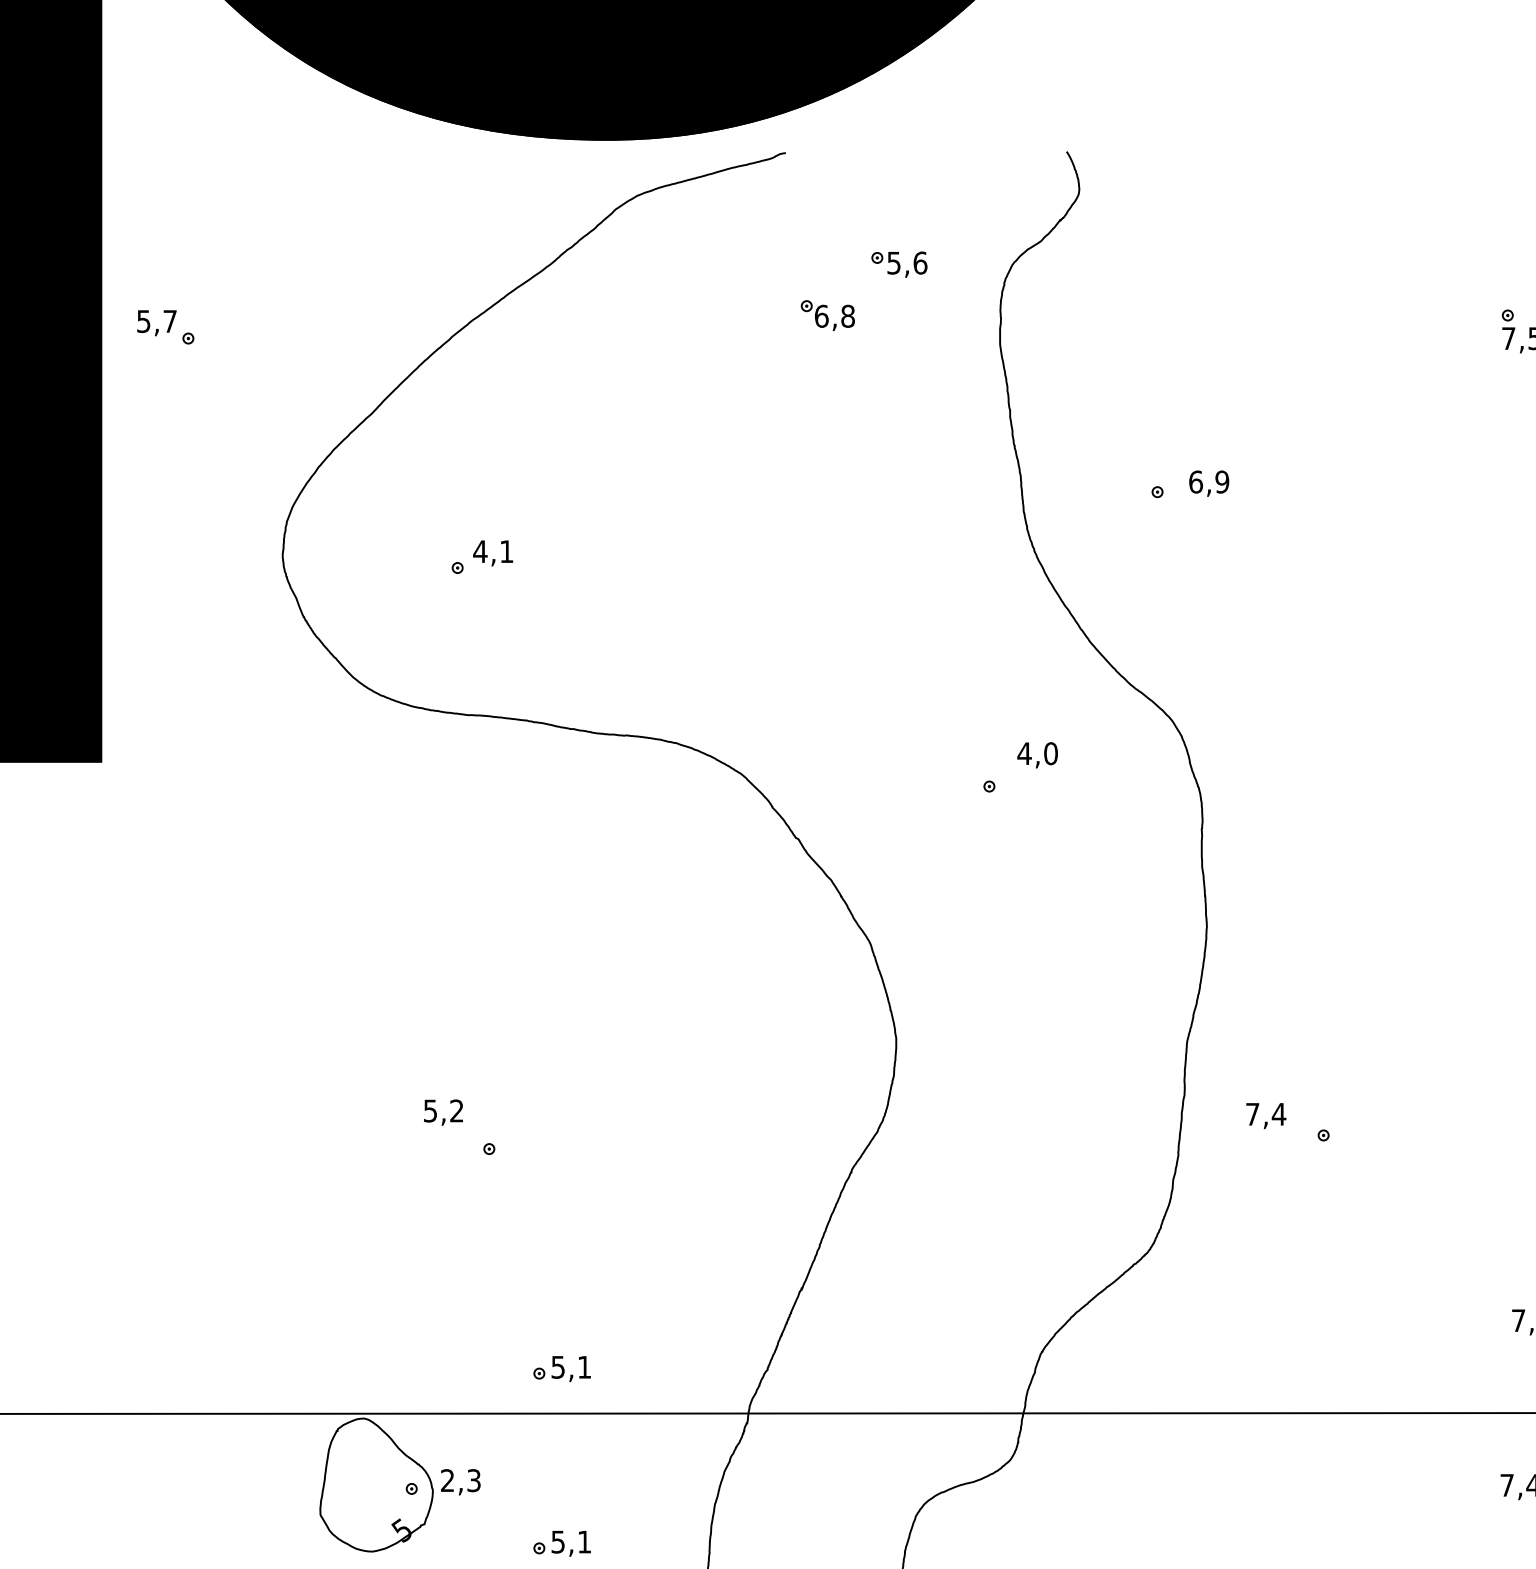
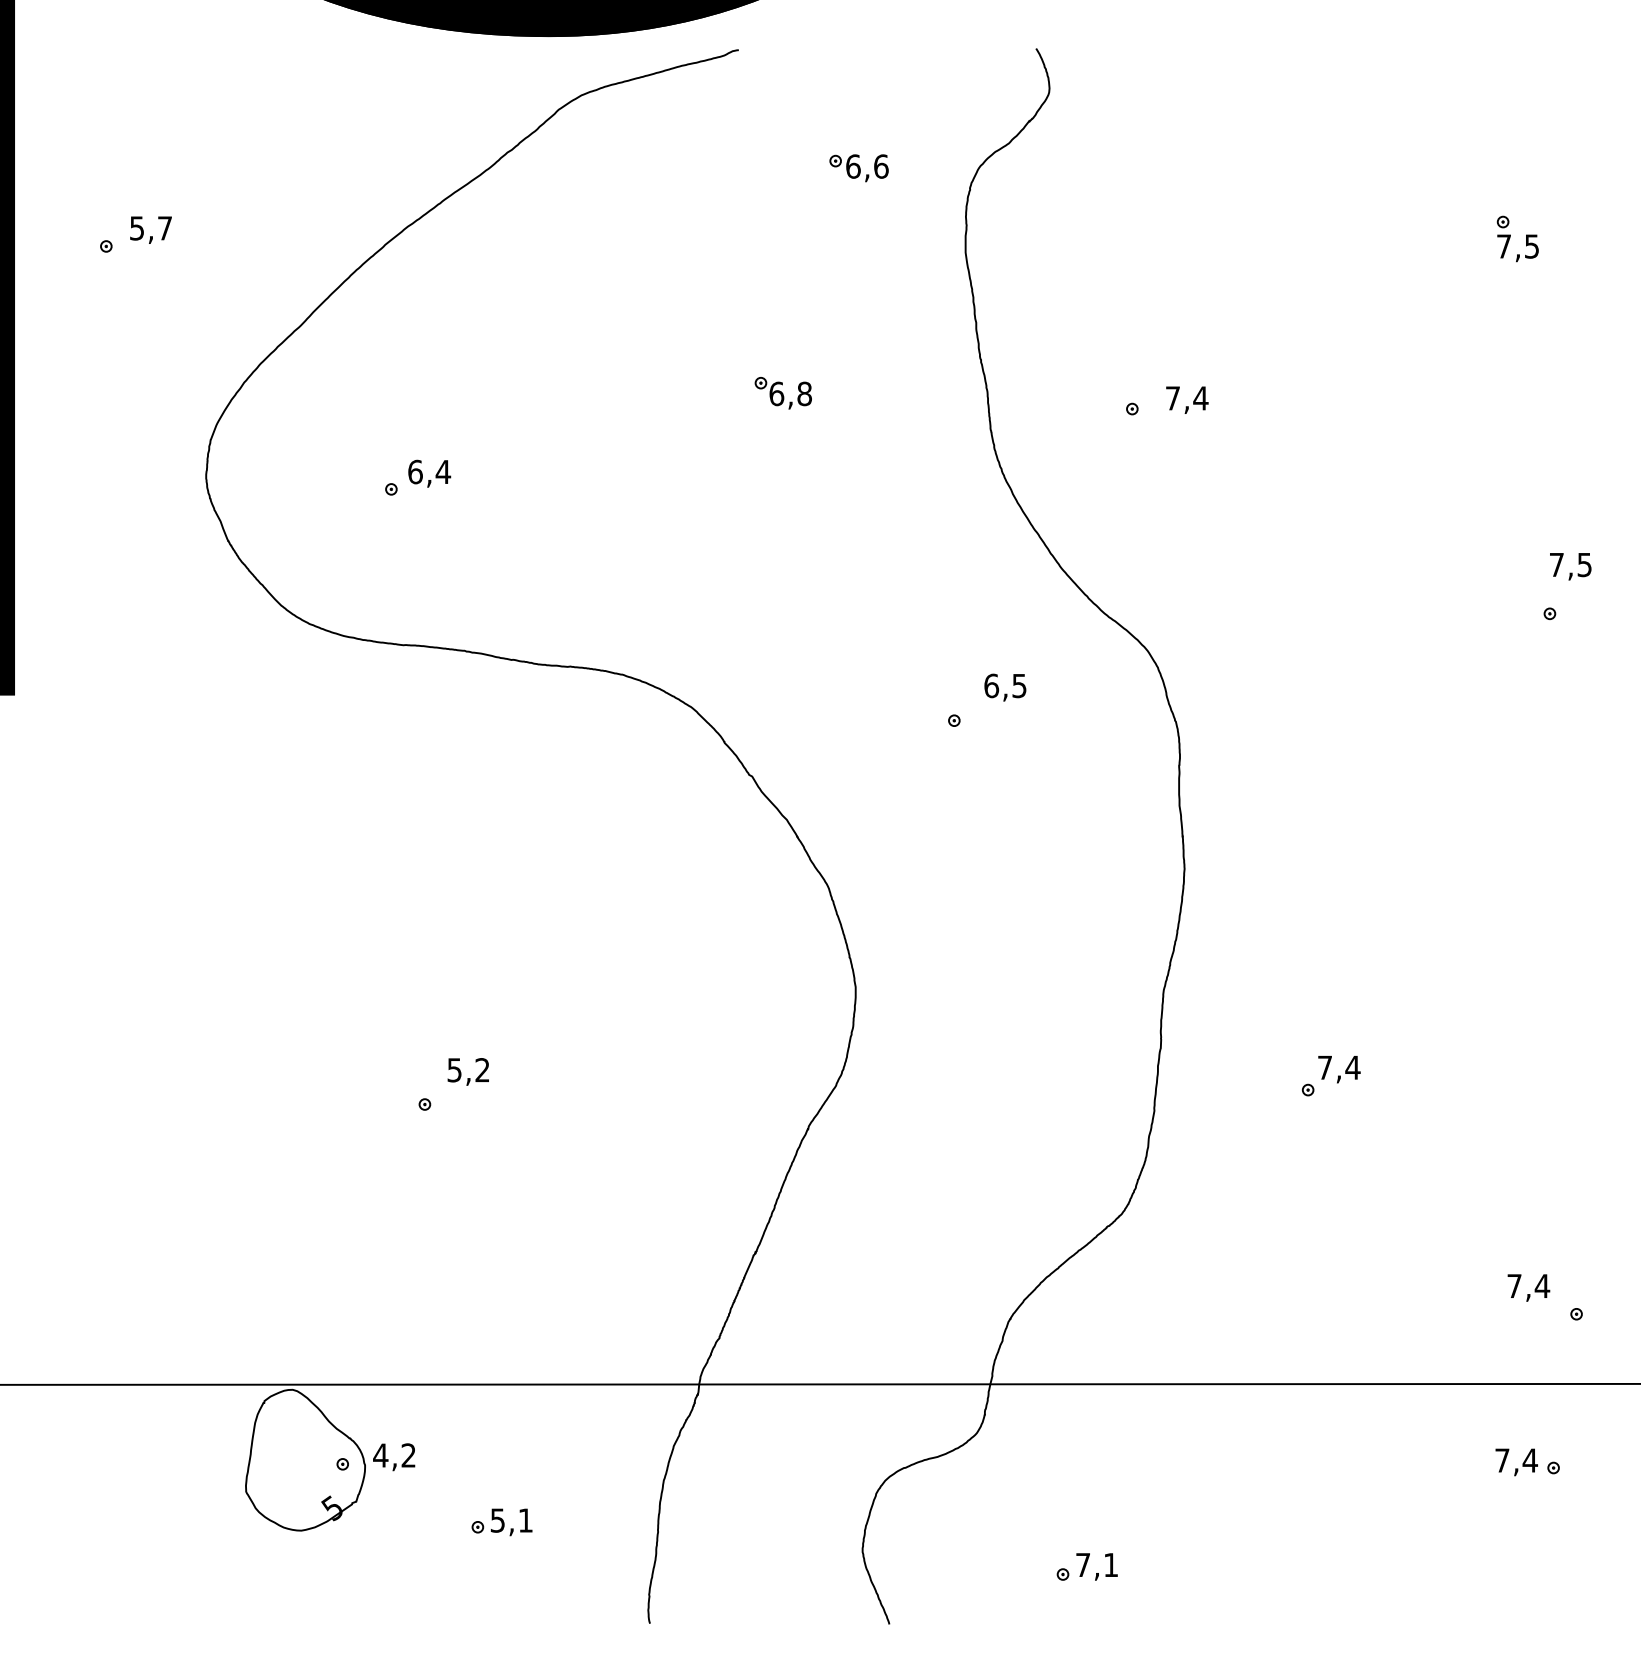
text: (894, 263) -> (853, 166), 5,6 -> 6,6
part: (827, 315) -> (782, 393), moved
text: (156, 322) -> (150, 229), moved
text: (1208, 482) -> (1186, 398), 6,9 -> 7,4
text: (493, 551) -> (429, 471), 4,1 -> 6,4
text: (1036, 753) -> (1004, 685), 4,0 -> 6,5
text: (442, 1112) -> (467, 1071), moved
text: (1266, 1115) -> (1339, 1069), moved
part: (561, 1369) -> (501, 1337), removed
text: (460, 1480) -> (394, 1455), 2,3 -> 4,2

